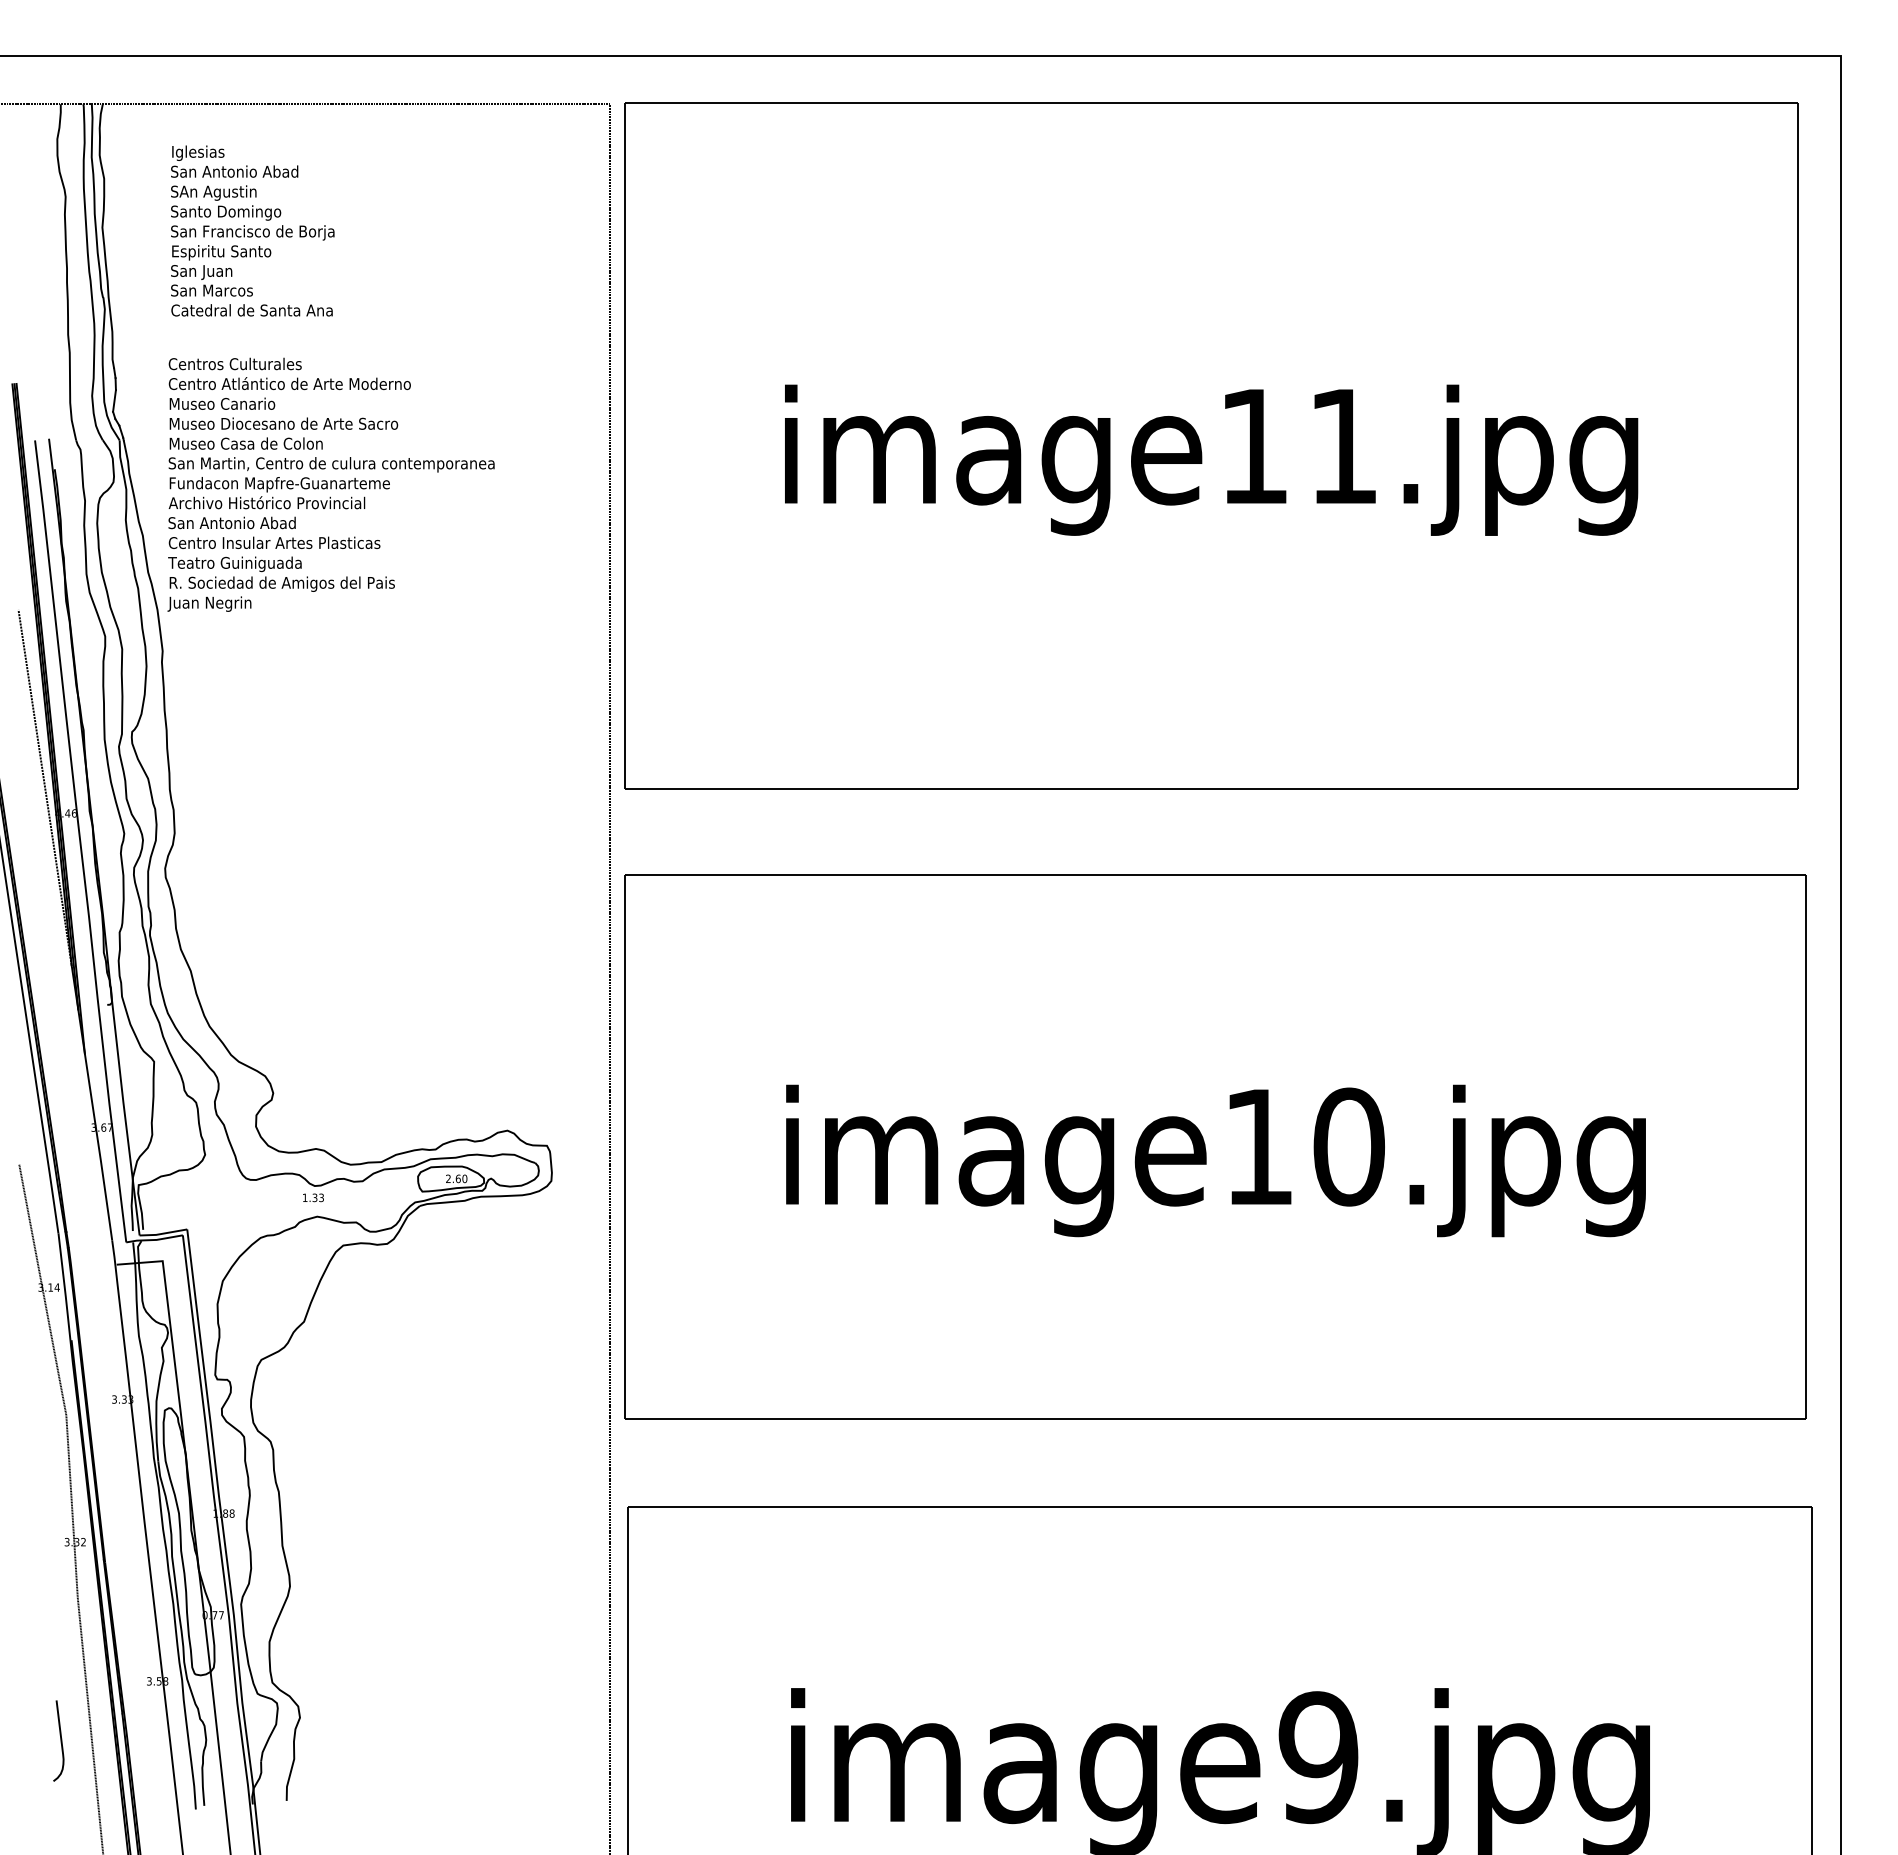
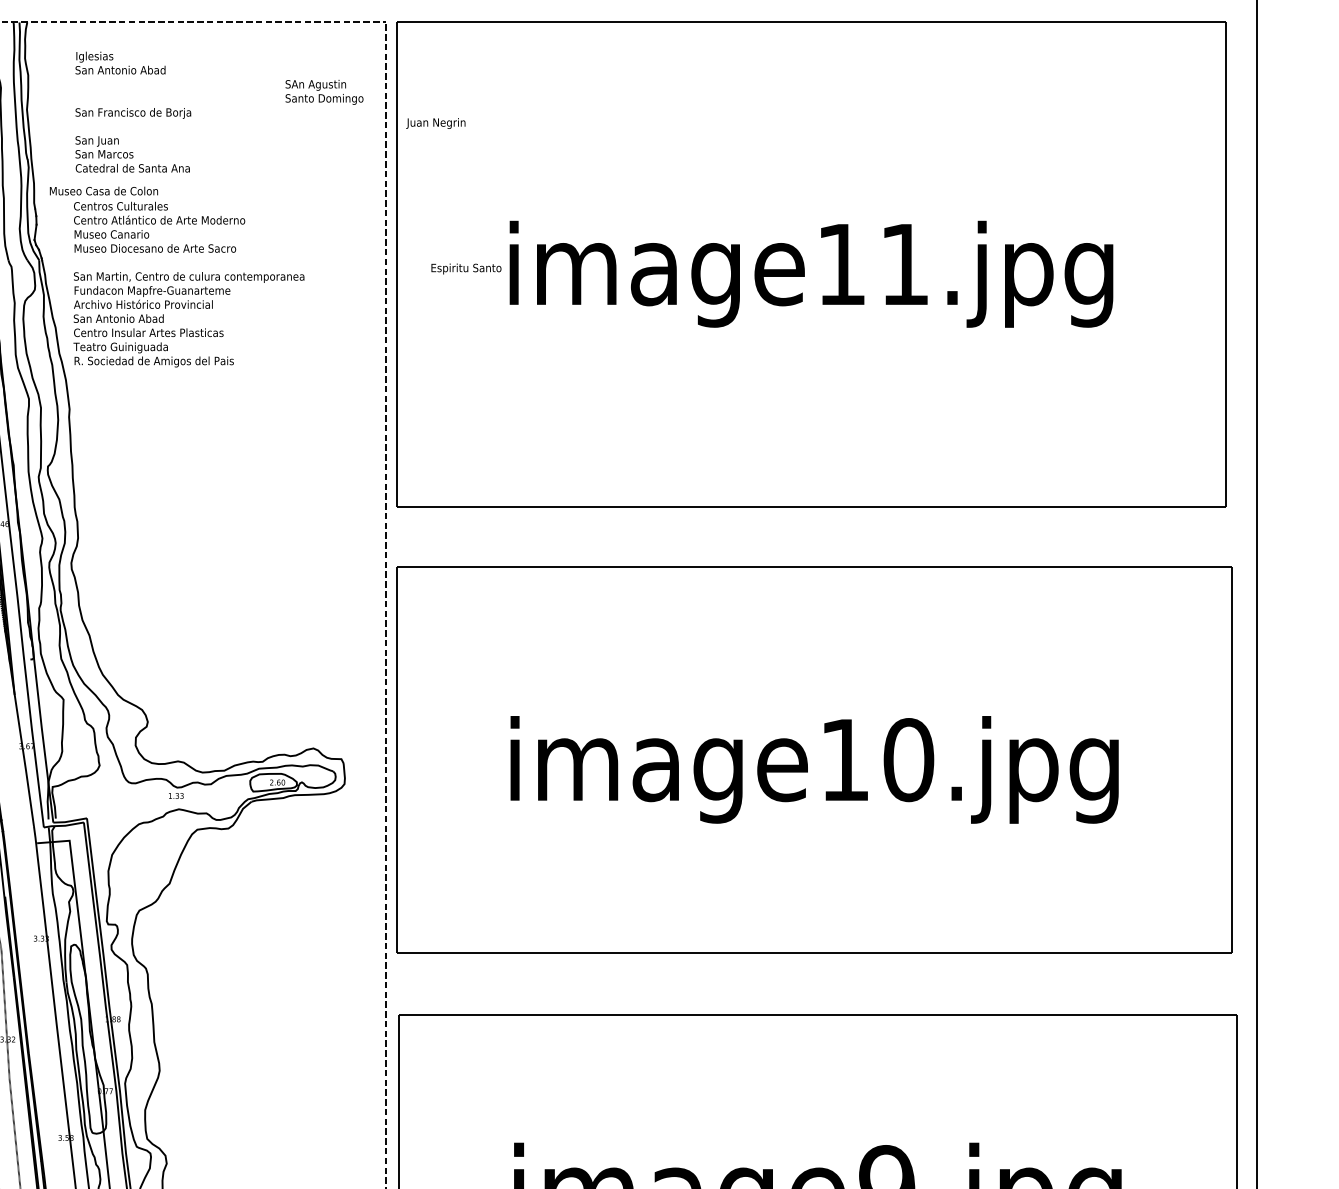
text: (226, 202) -> (324, 91), moved
text: (221, 252) -> (466, 268), moved
text: (245, 443) -> (103, 190), moved
text: (209, 603) -> (435, 123), moved

